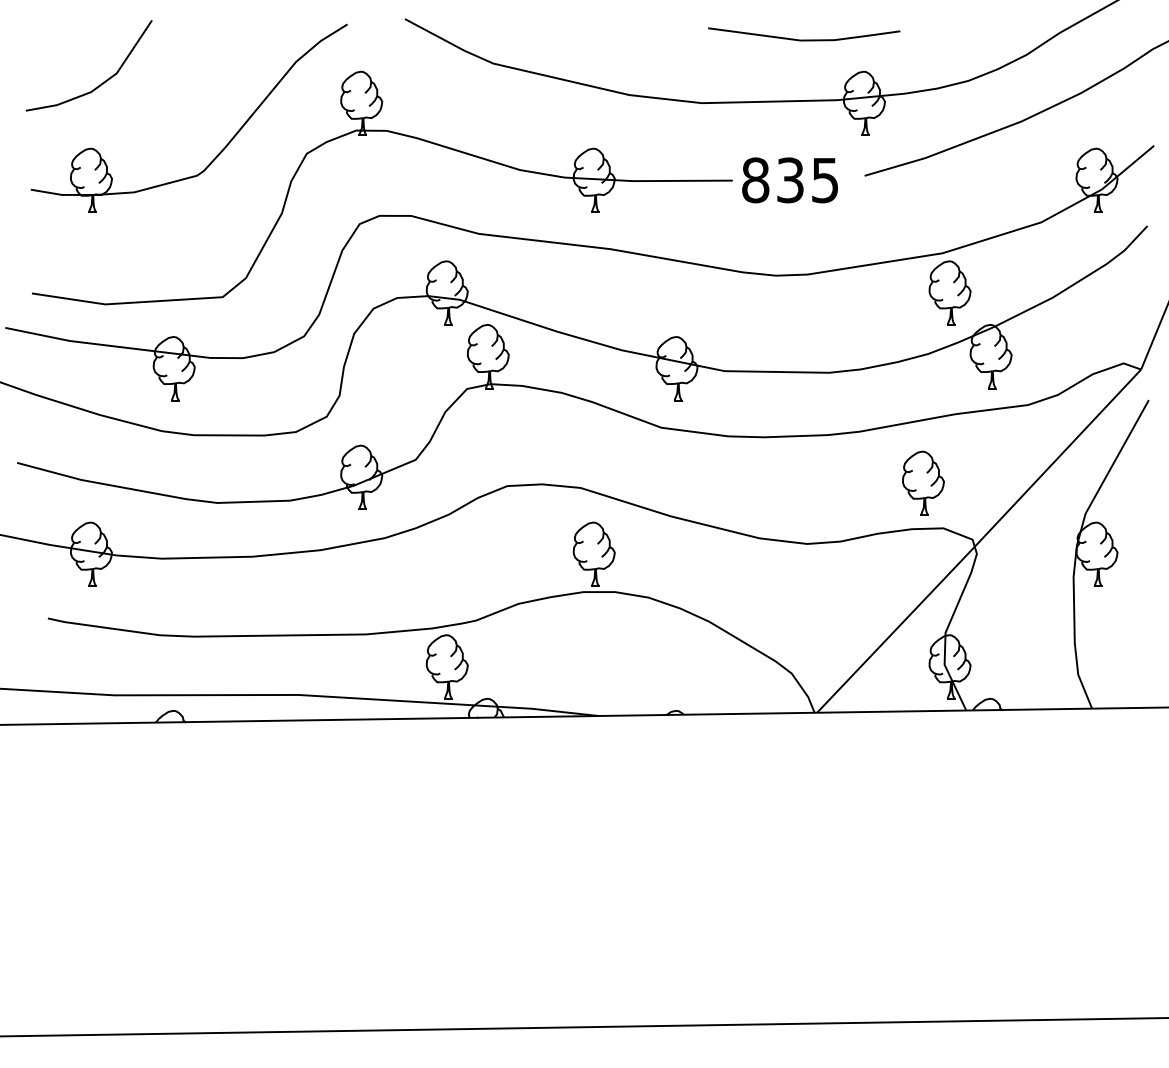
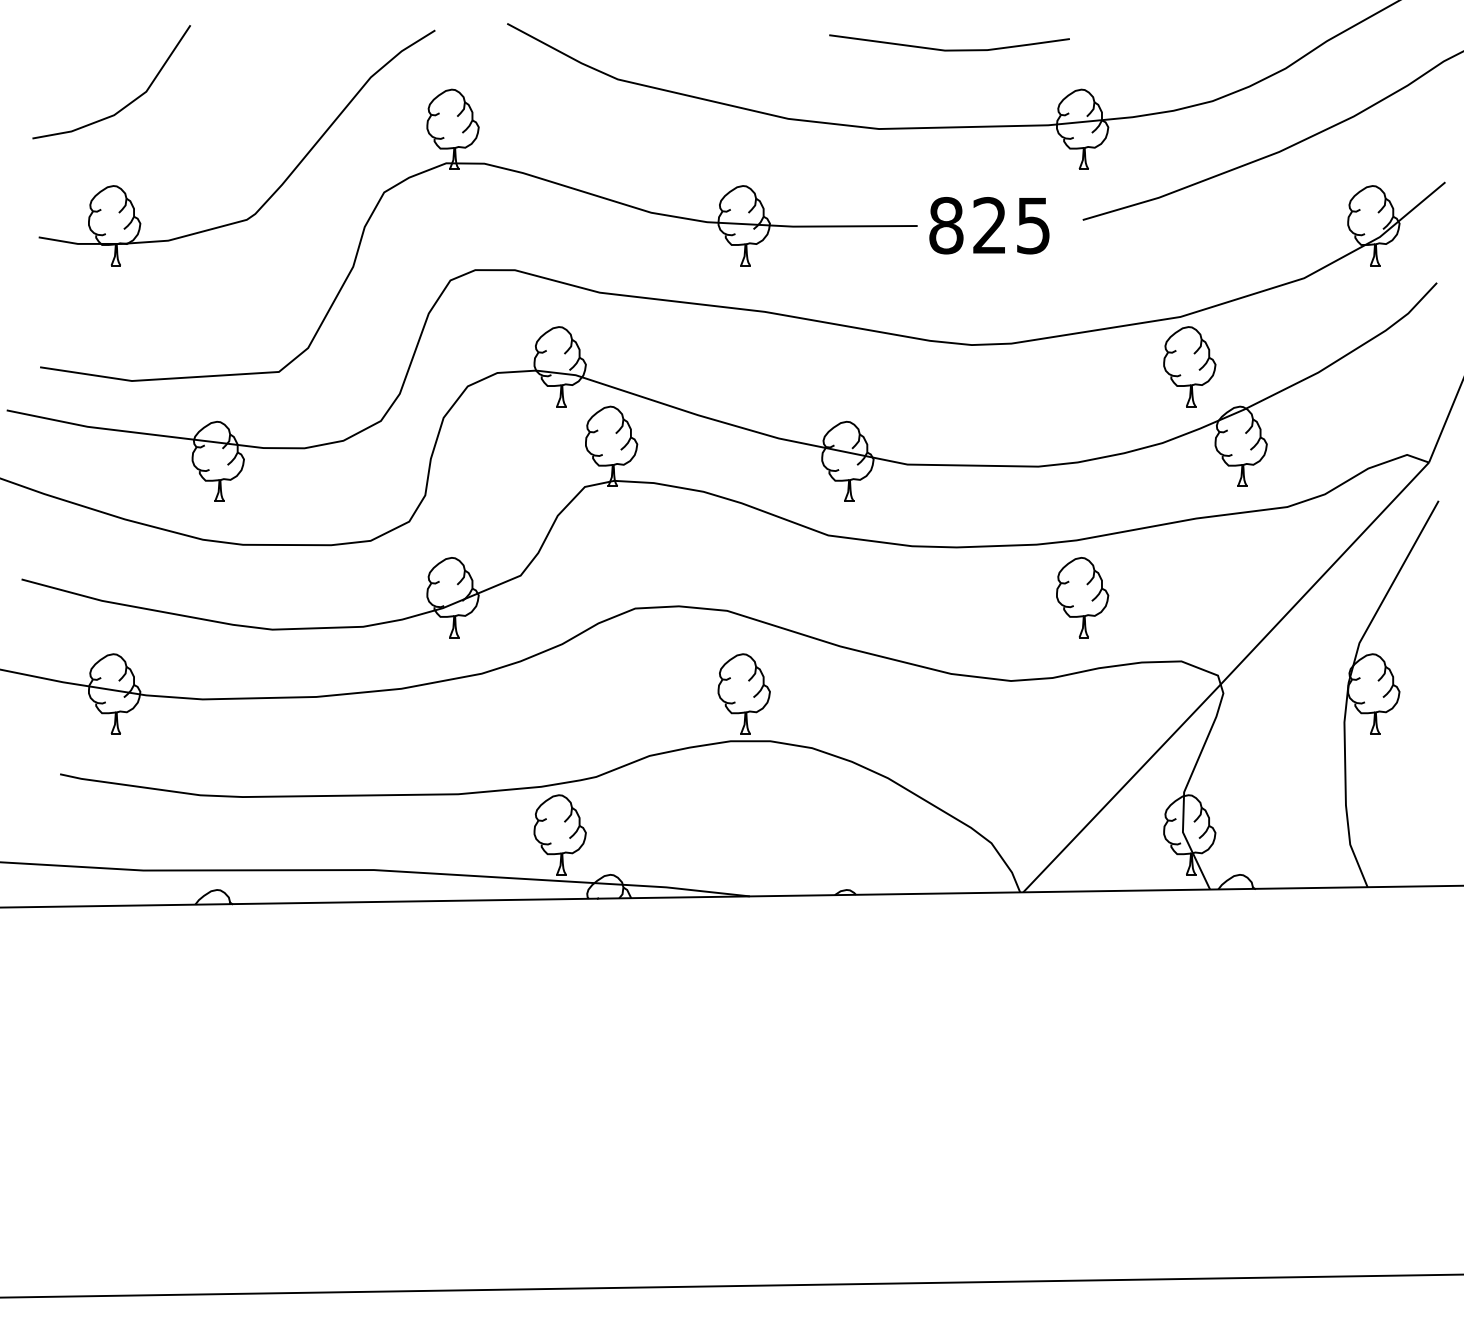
line: (804, 39) -> (949, 49), moved
text: (790, 180) -> (989, 225), 835 -> 825
part: (923, 482) -> (1082, 596), moved

